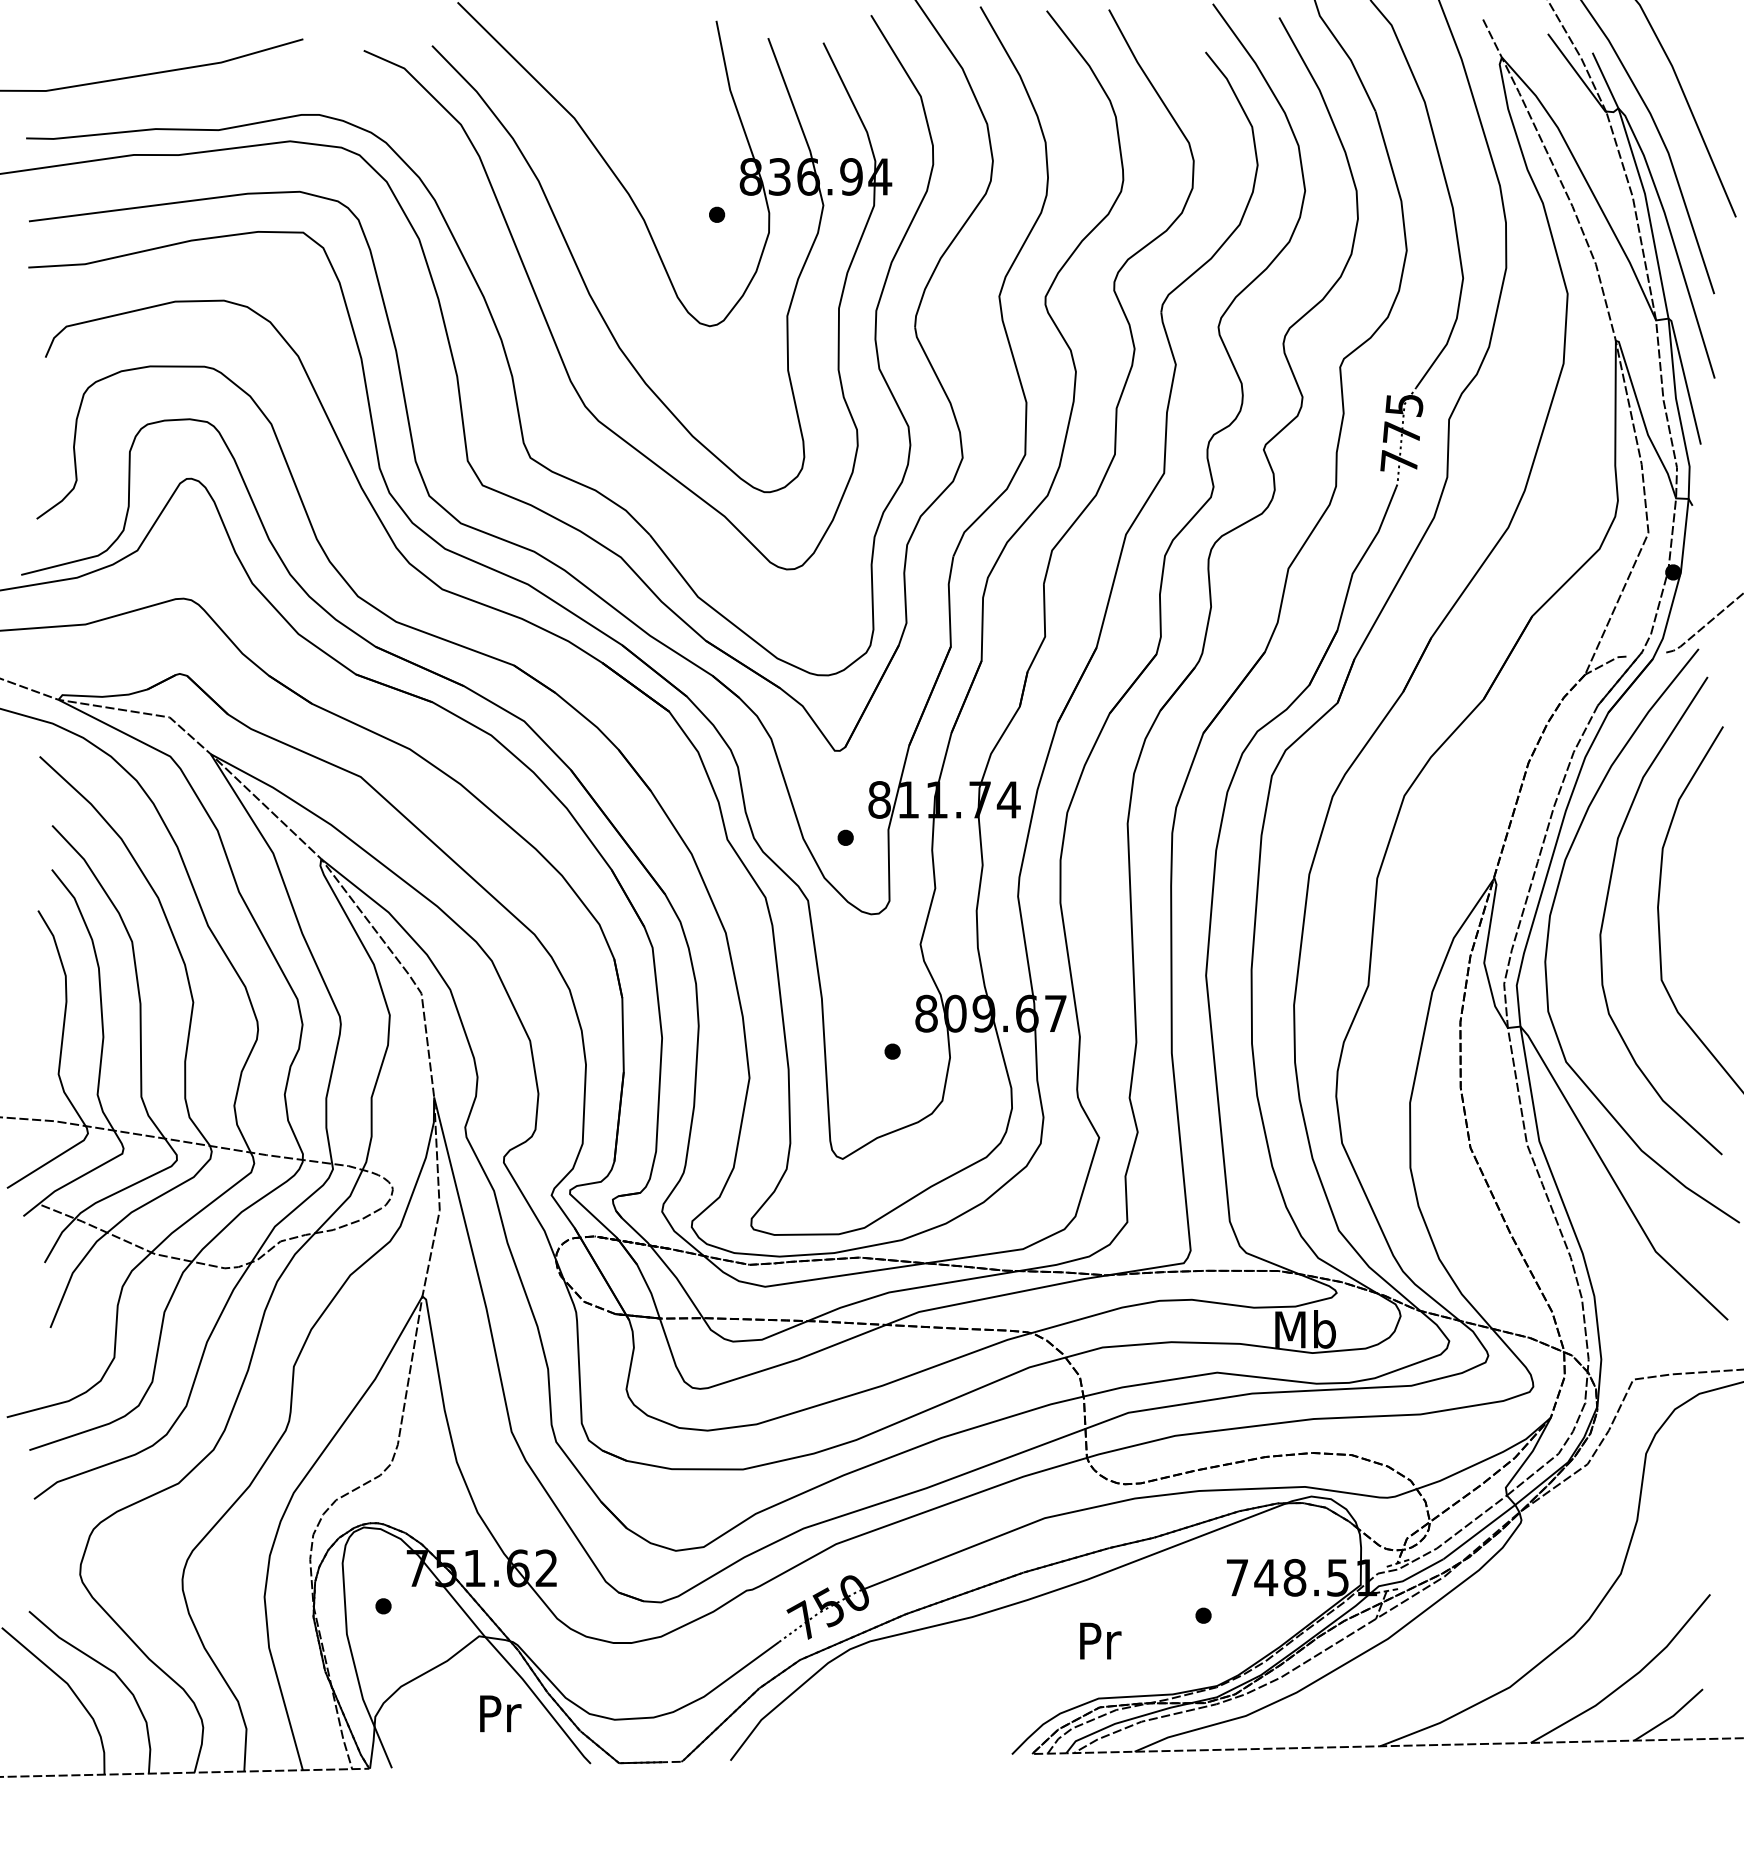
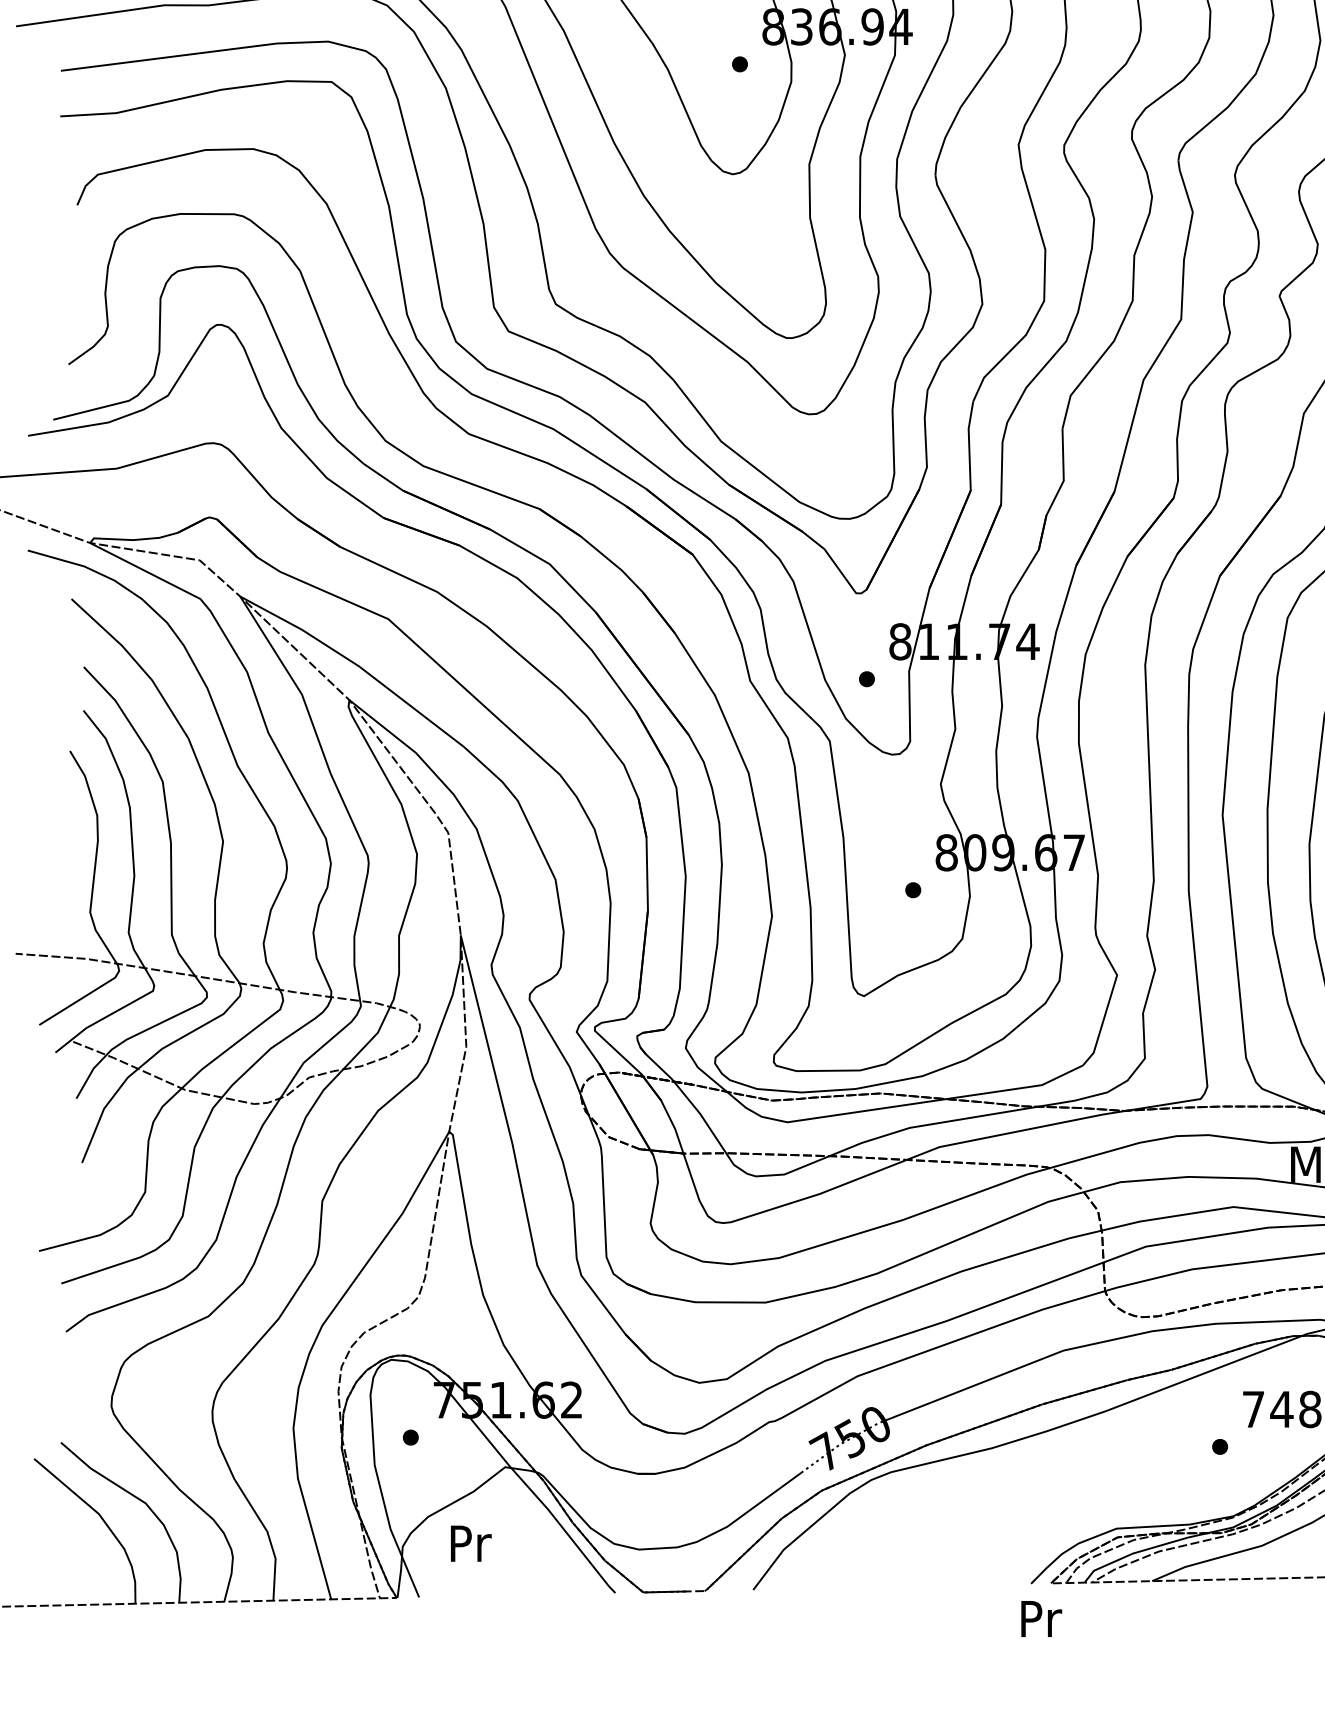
text: (1100, 1640) -> (1041, 1618), moved
text: (500, 1713) -> (471, 1543), moved

